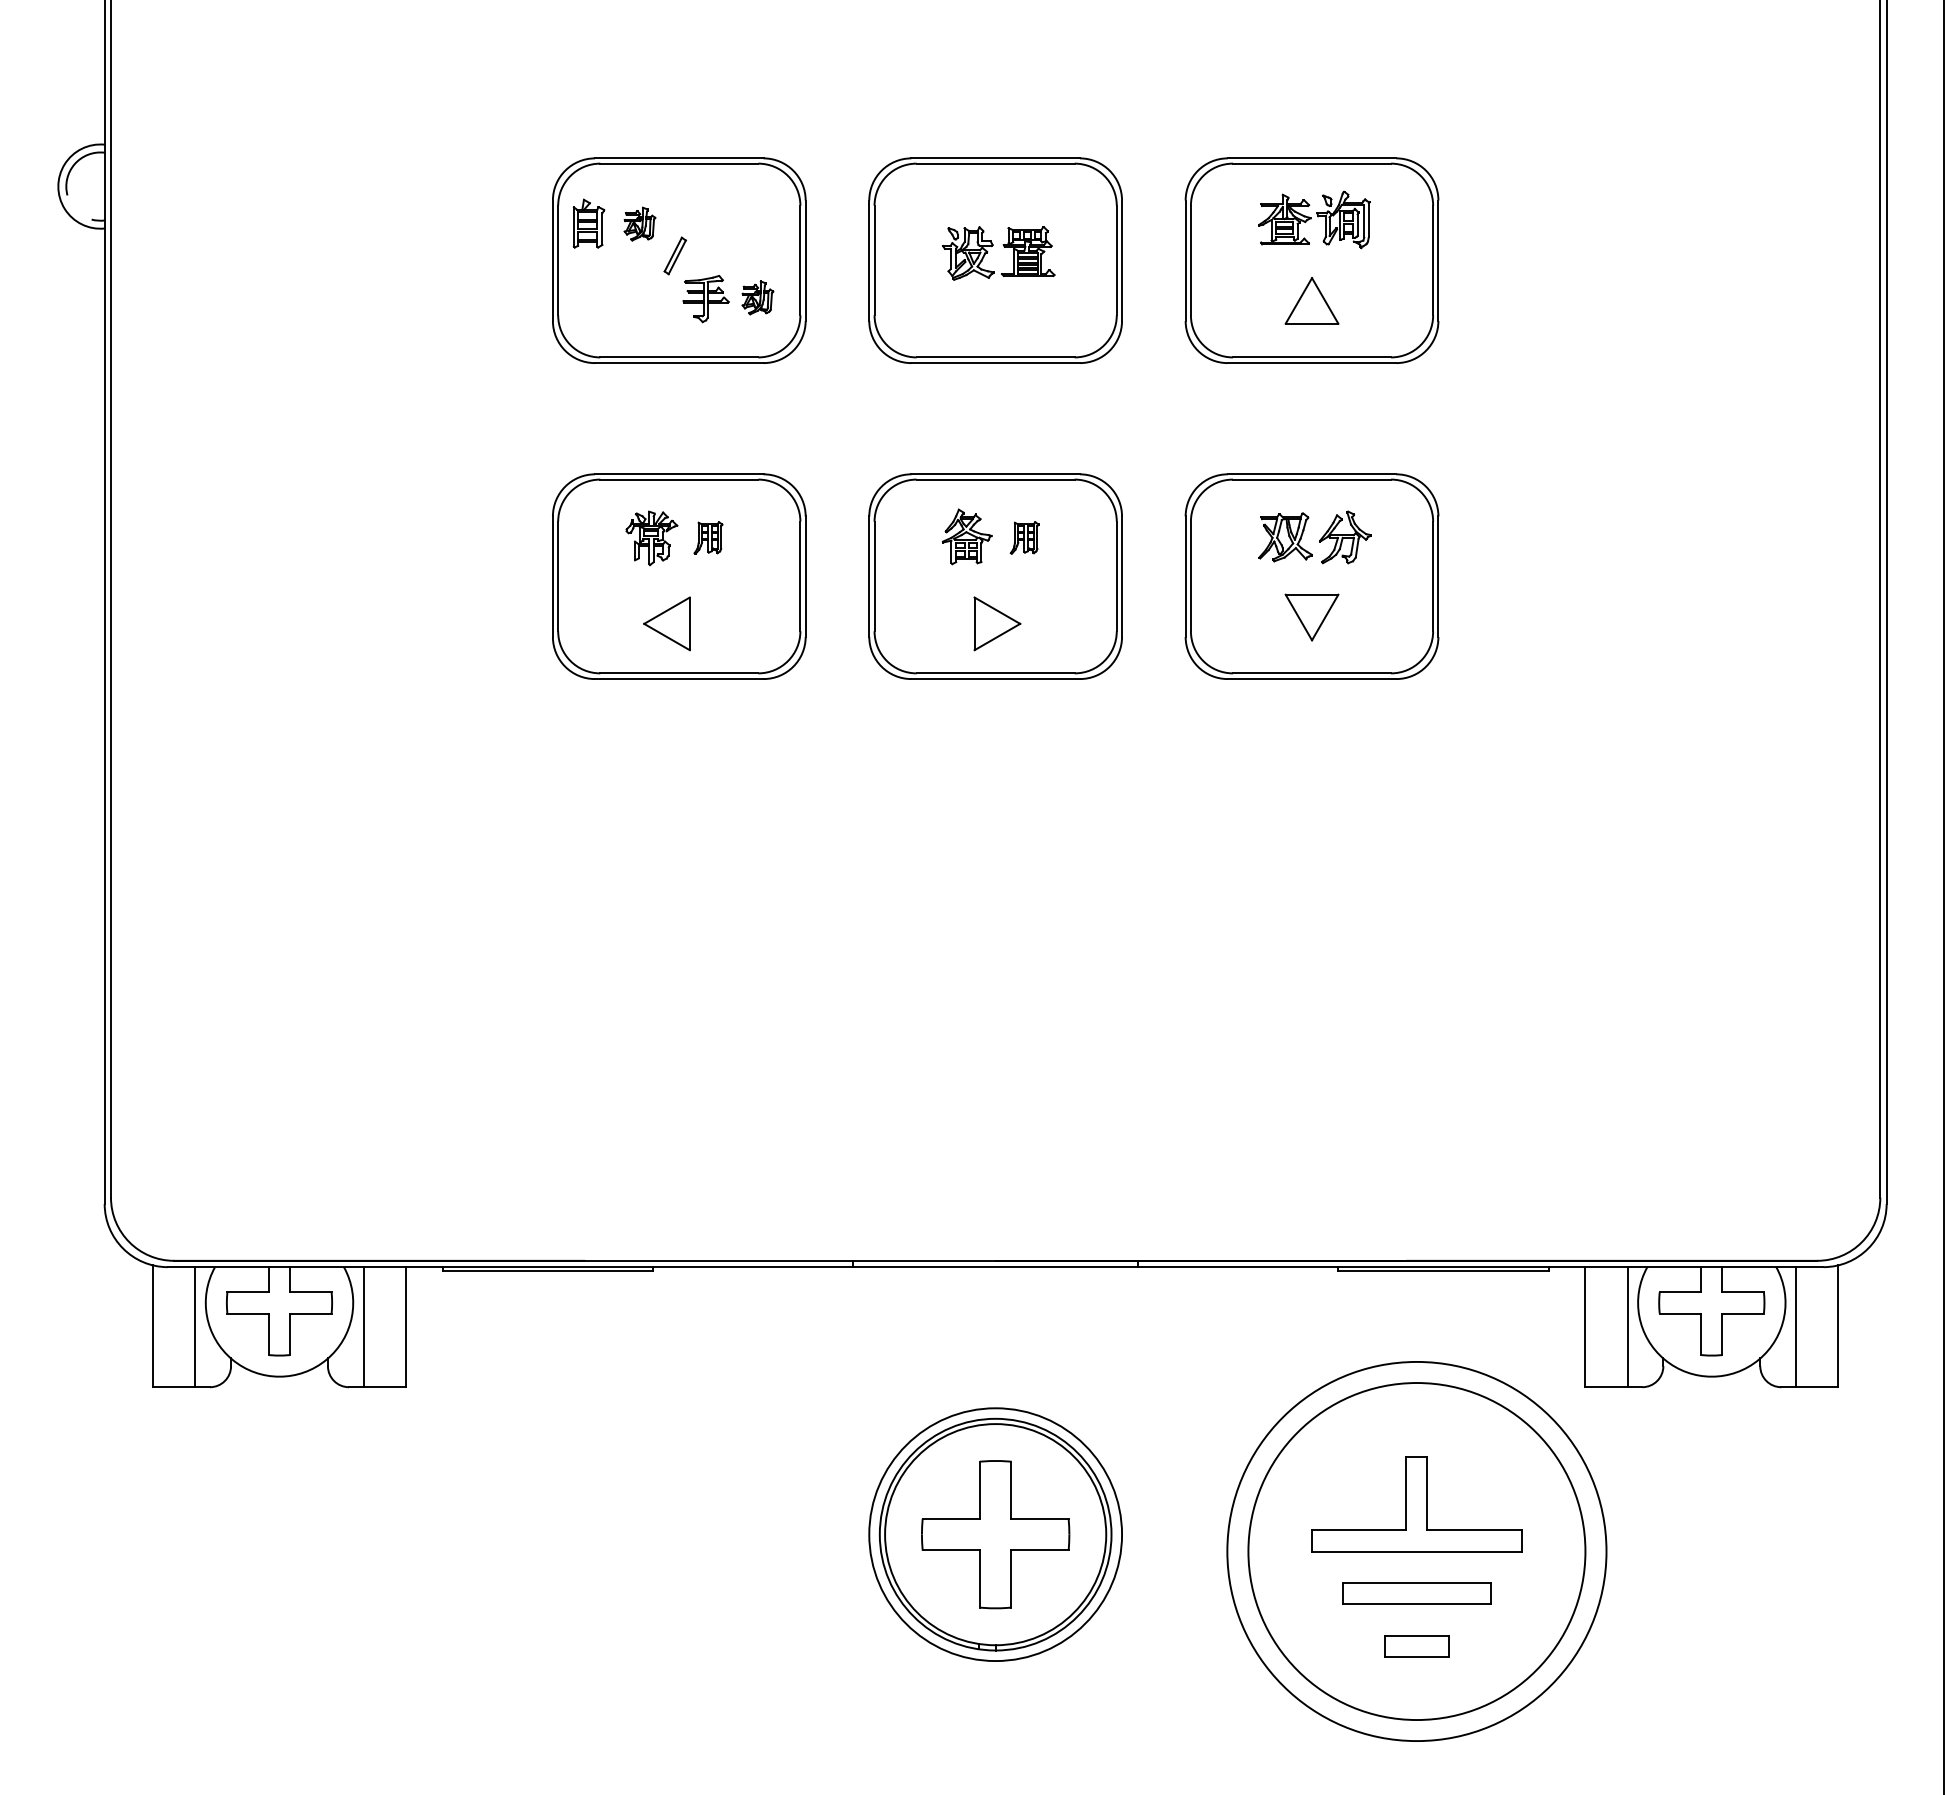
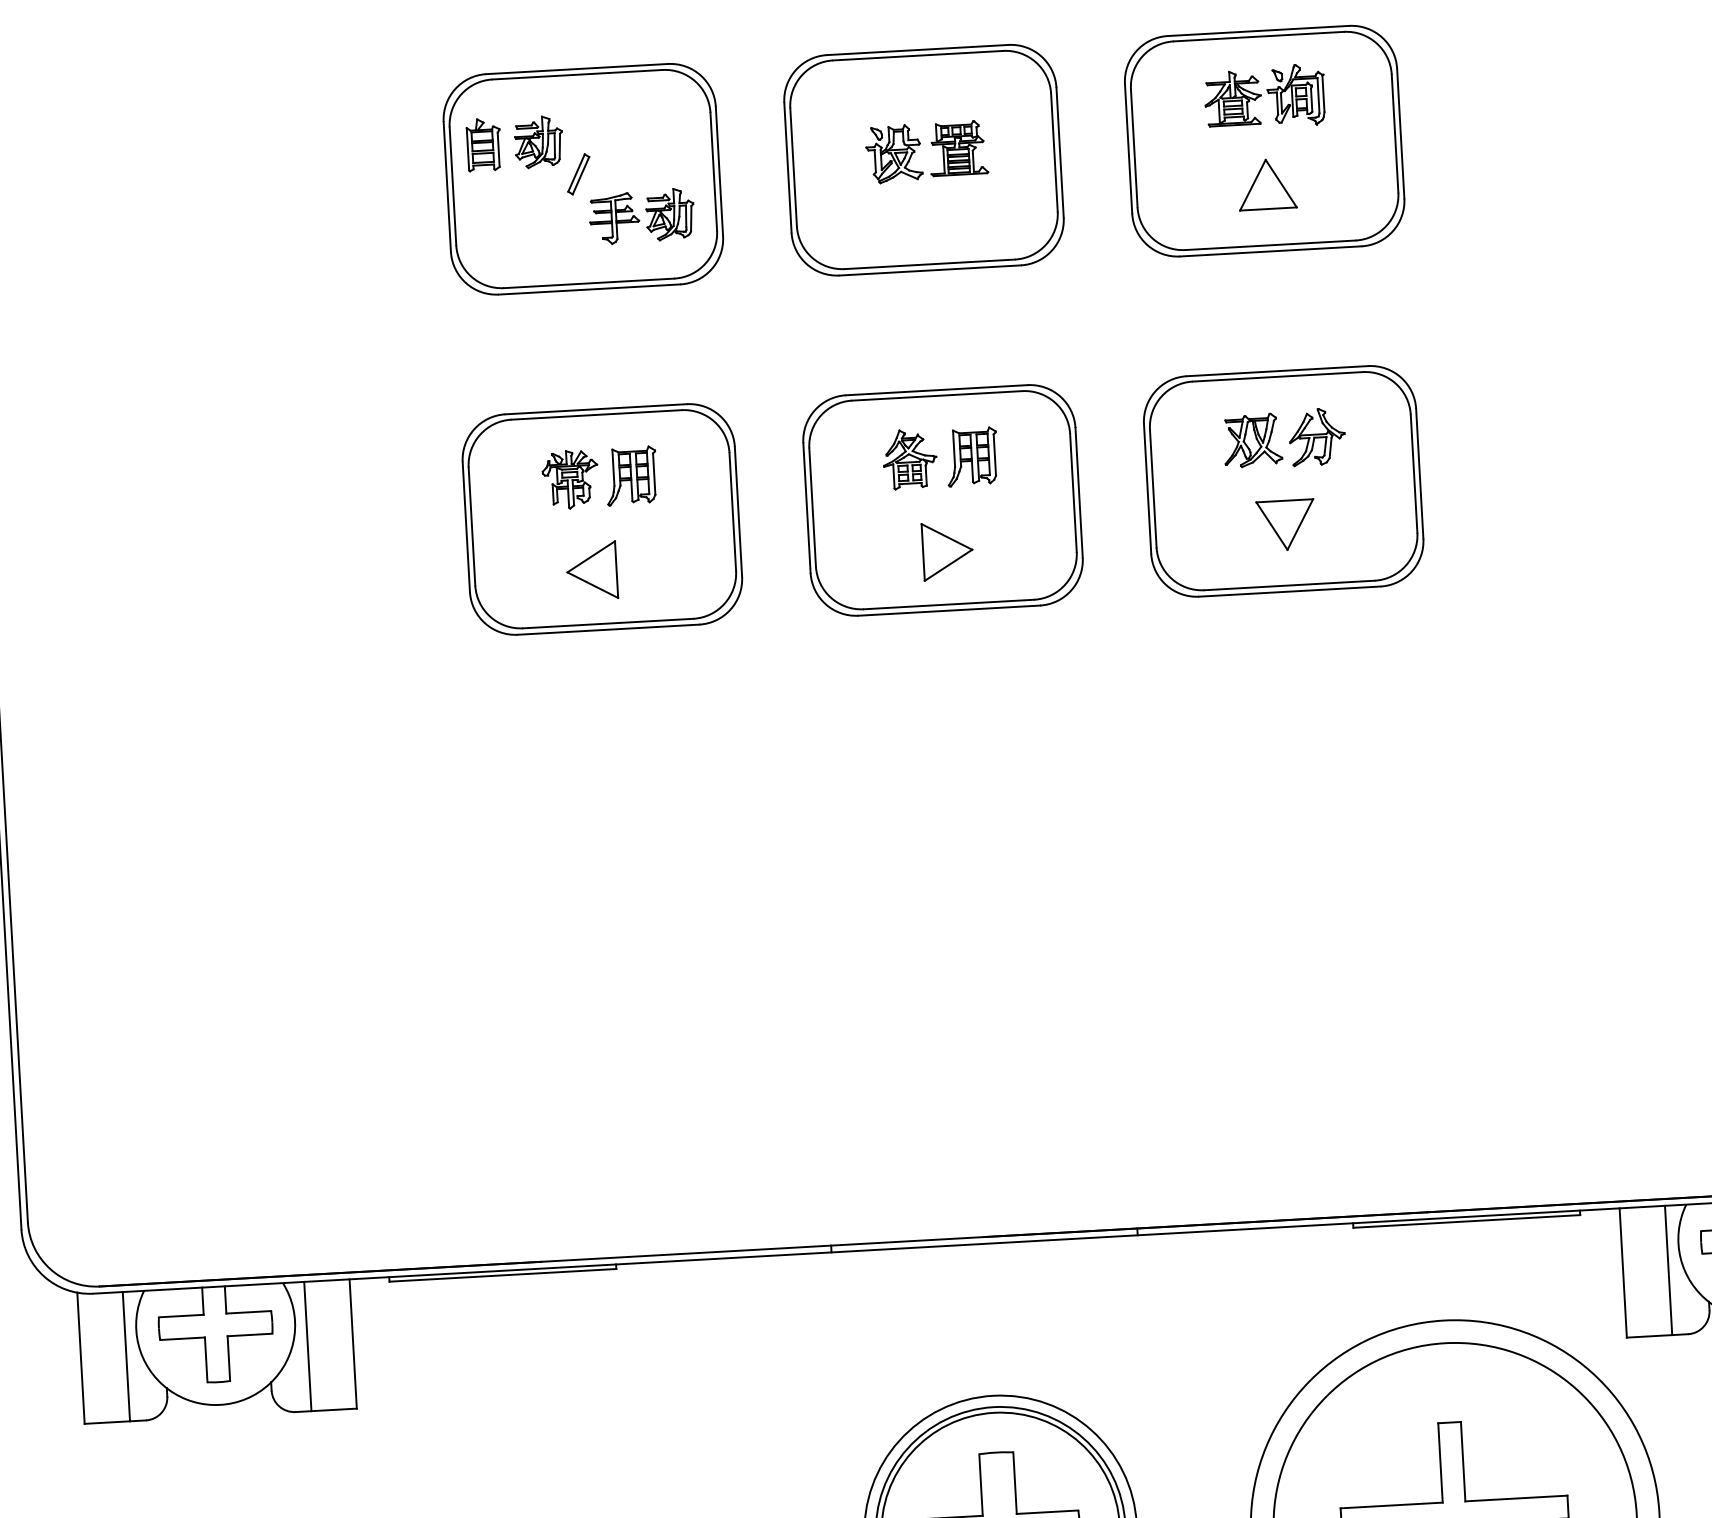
part: (639, 223) -> (538, 141), size x1.43
part: (757, 297) -> (669, 214), size x1.43
part: (708, 537) -> (631, 475), size x1.67
part: (1024, 537) -> (971, 456), size x1.67

